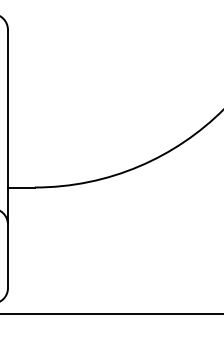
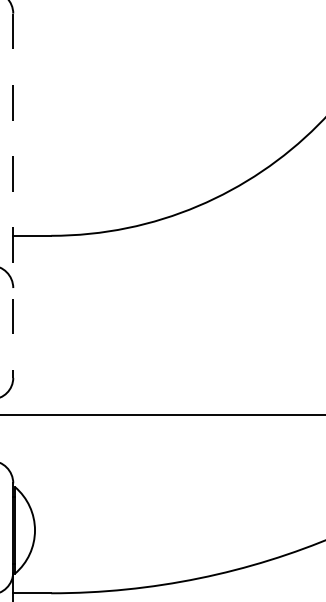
line: (8, 159) -> (13, 196), solid -> dashed

